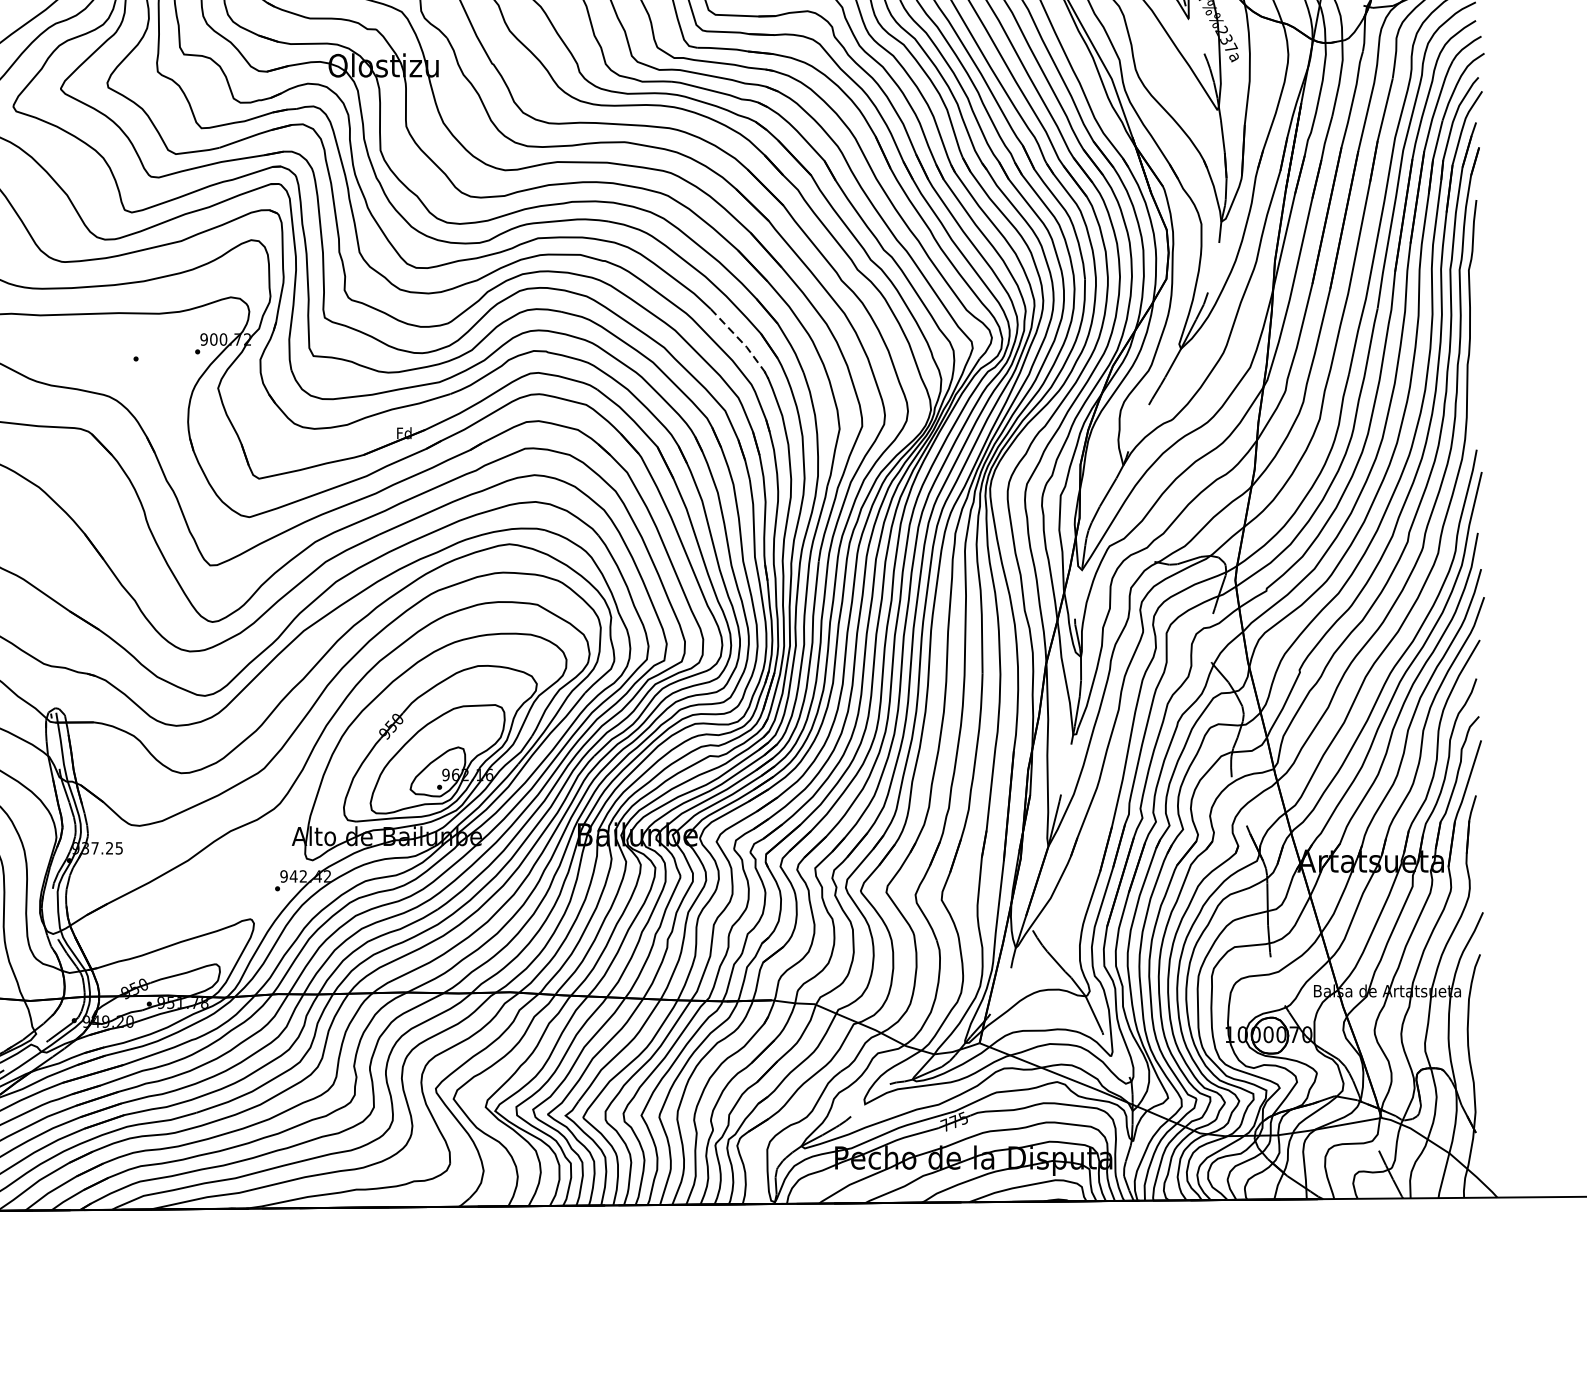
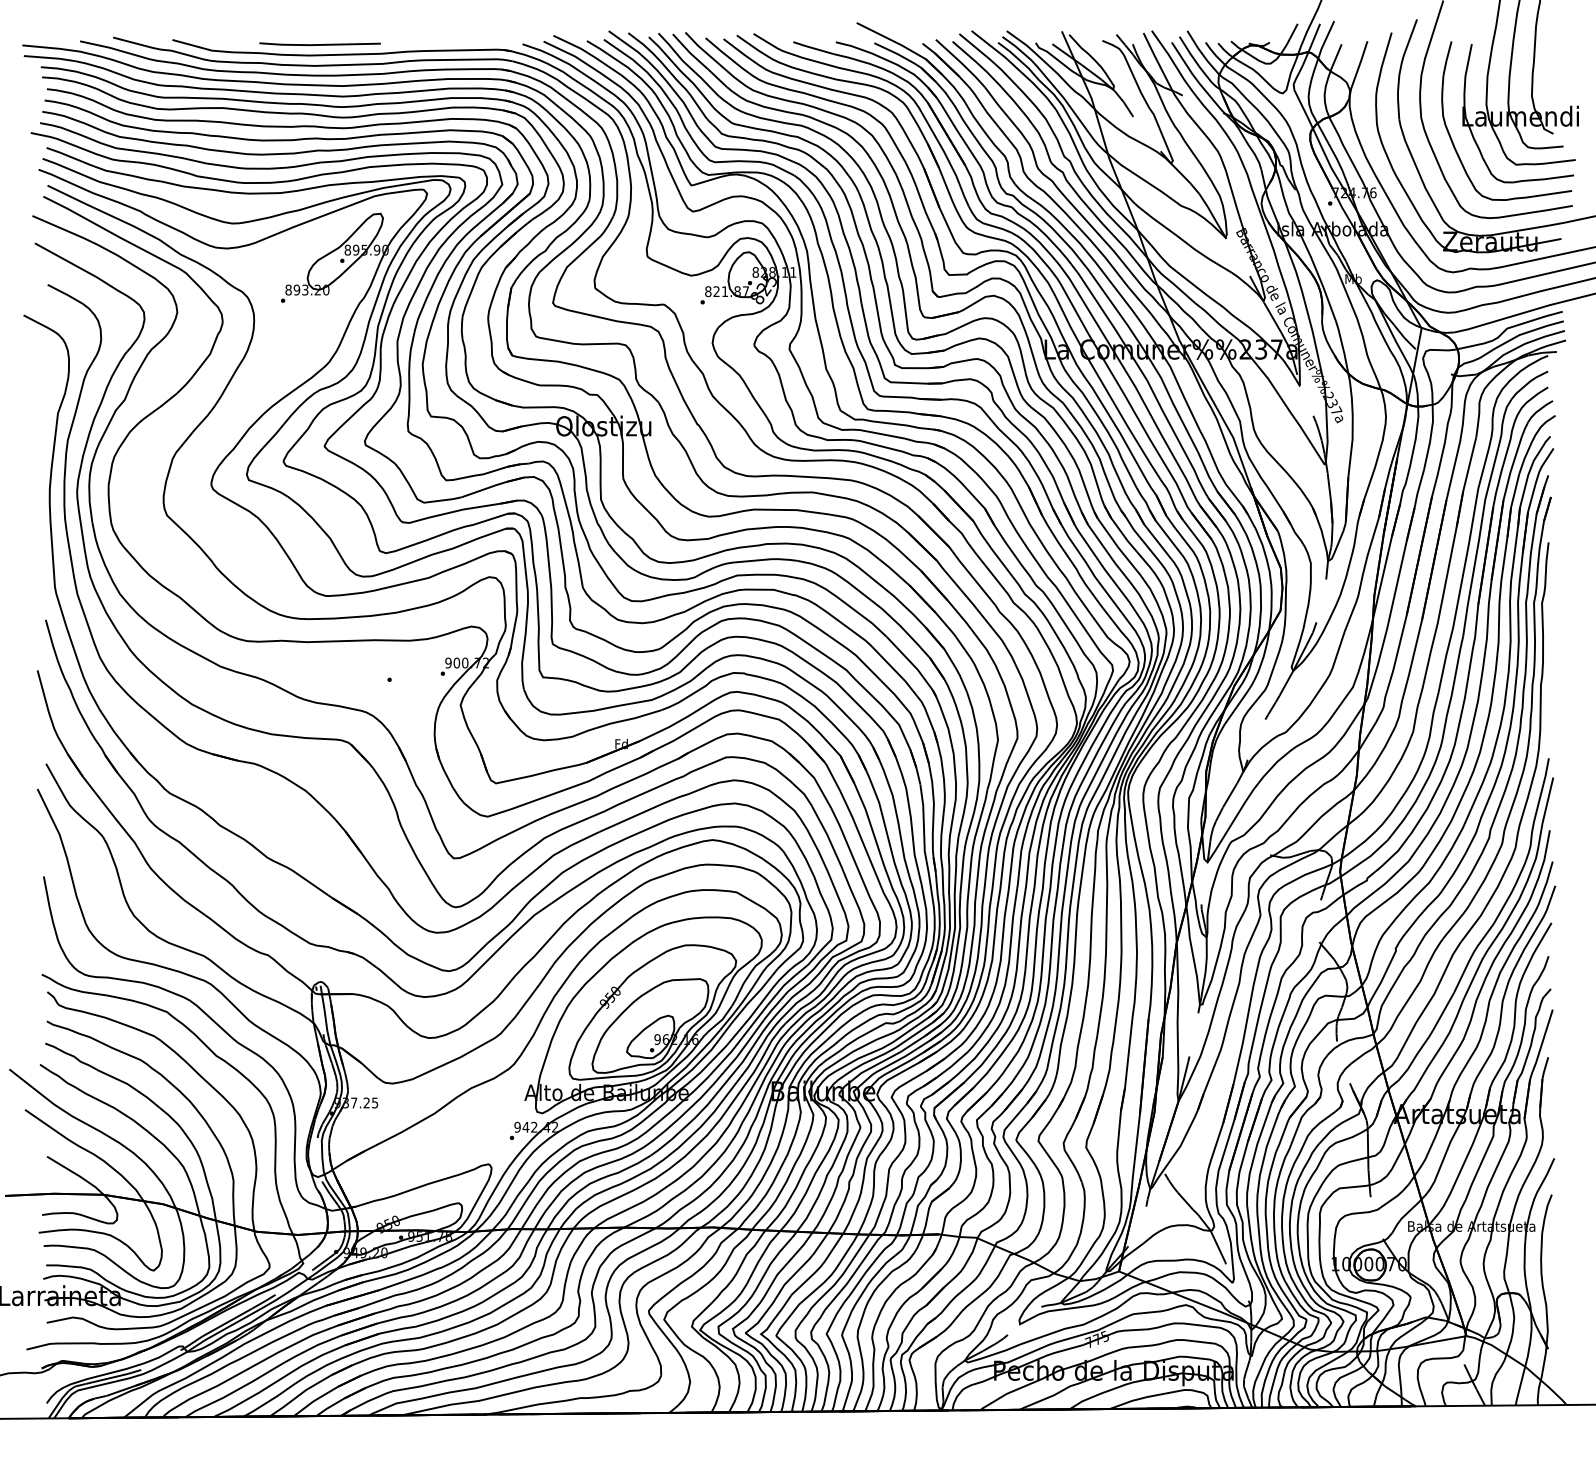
line: (743, 343) -> (914, 666), dashed -> solid

